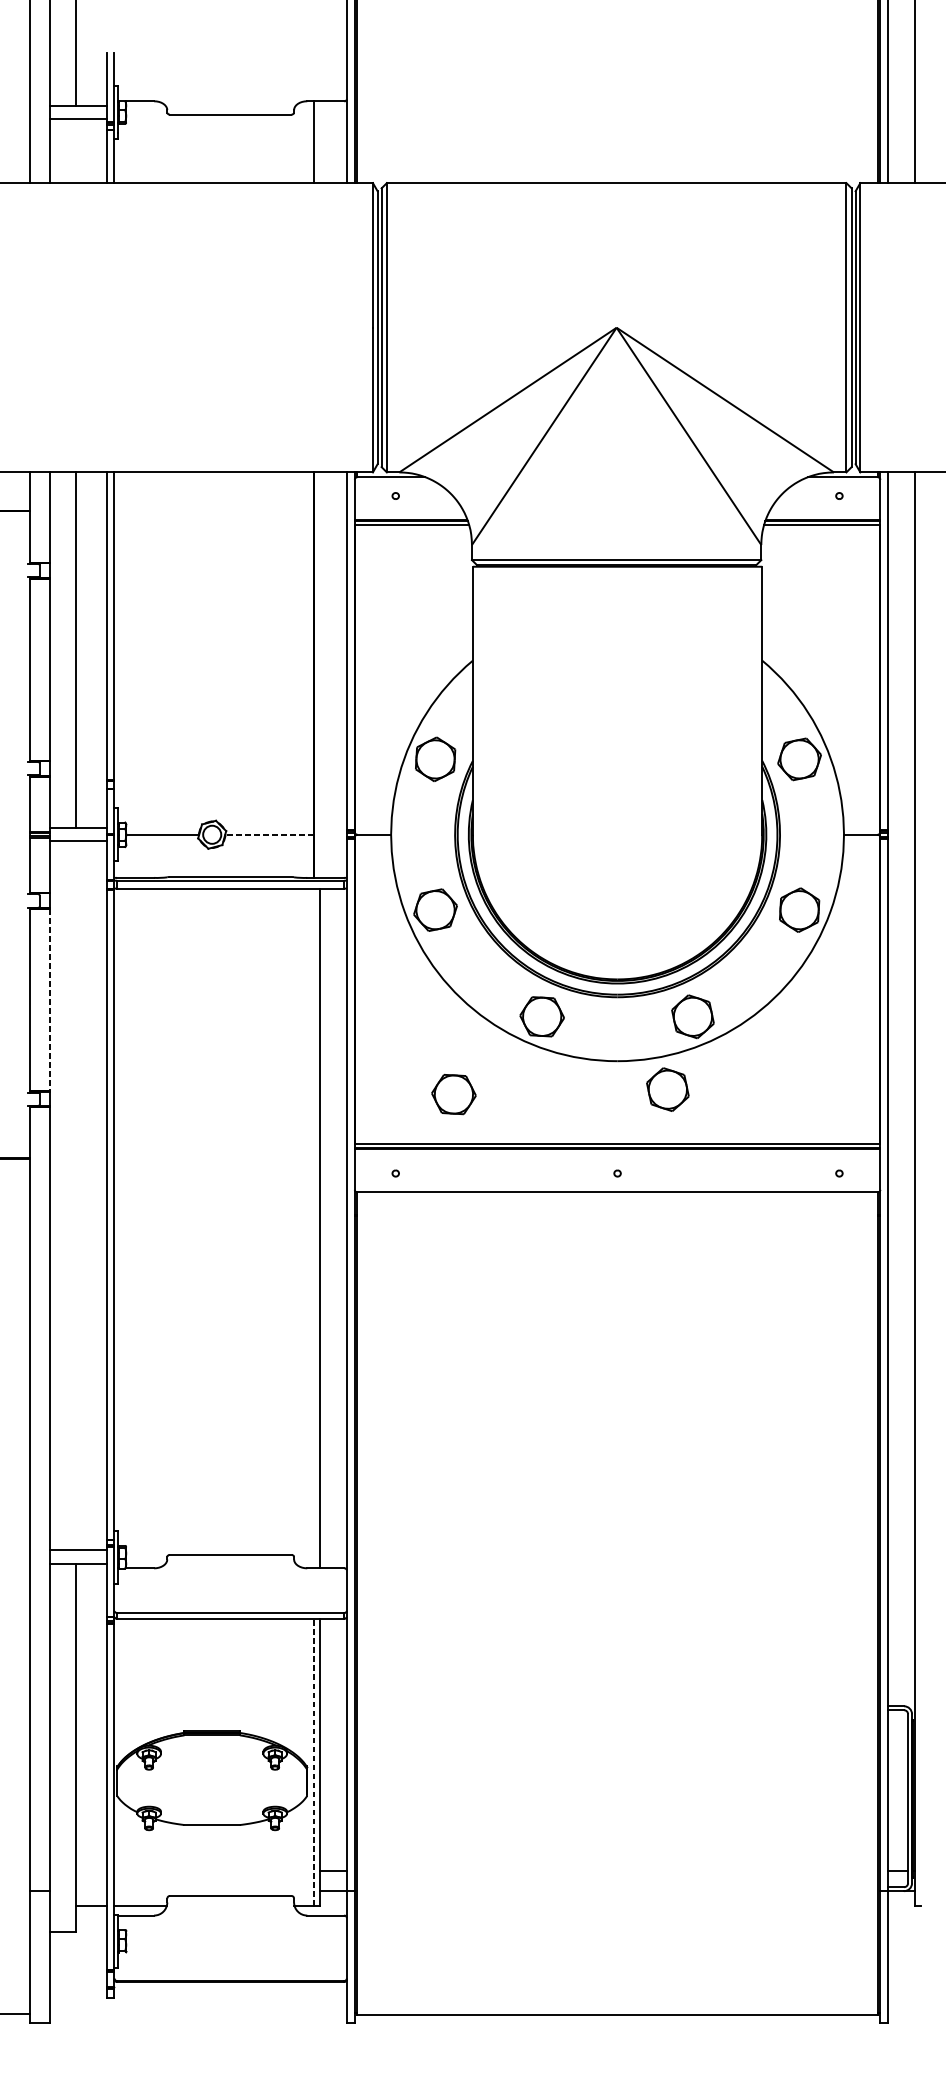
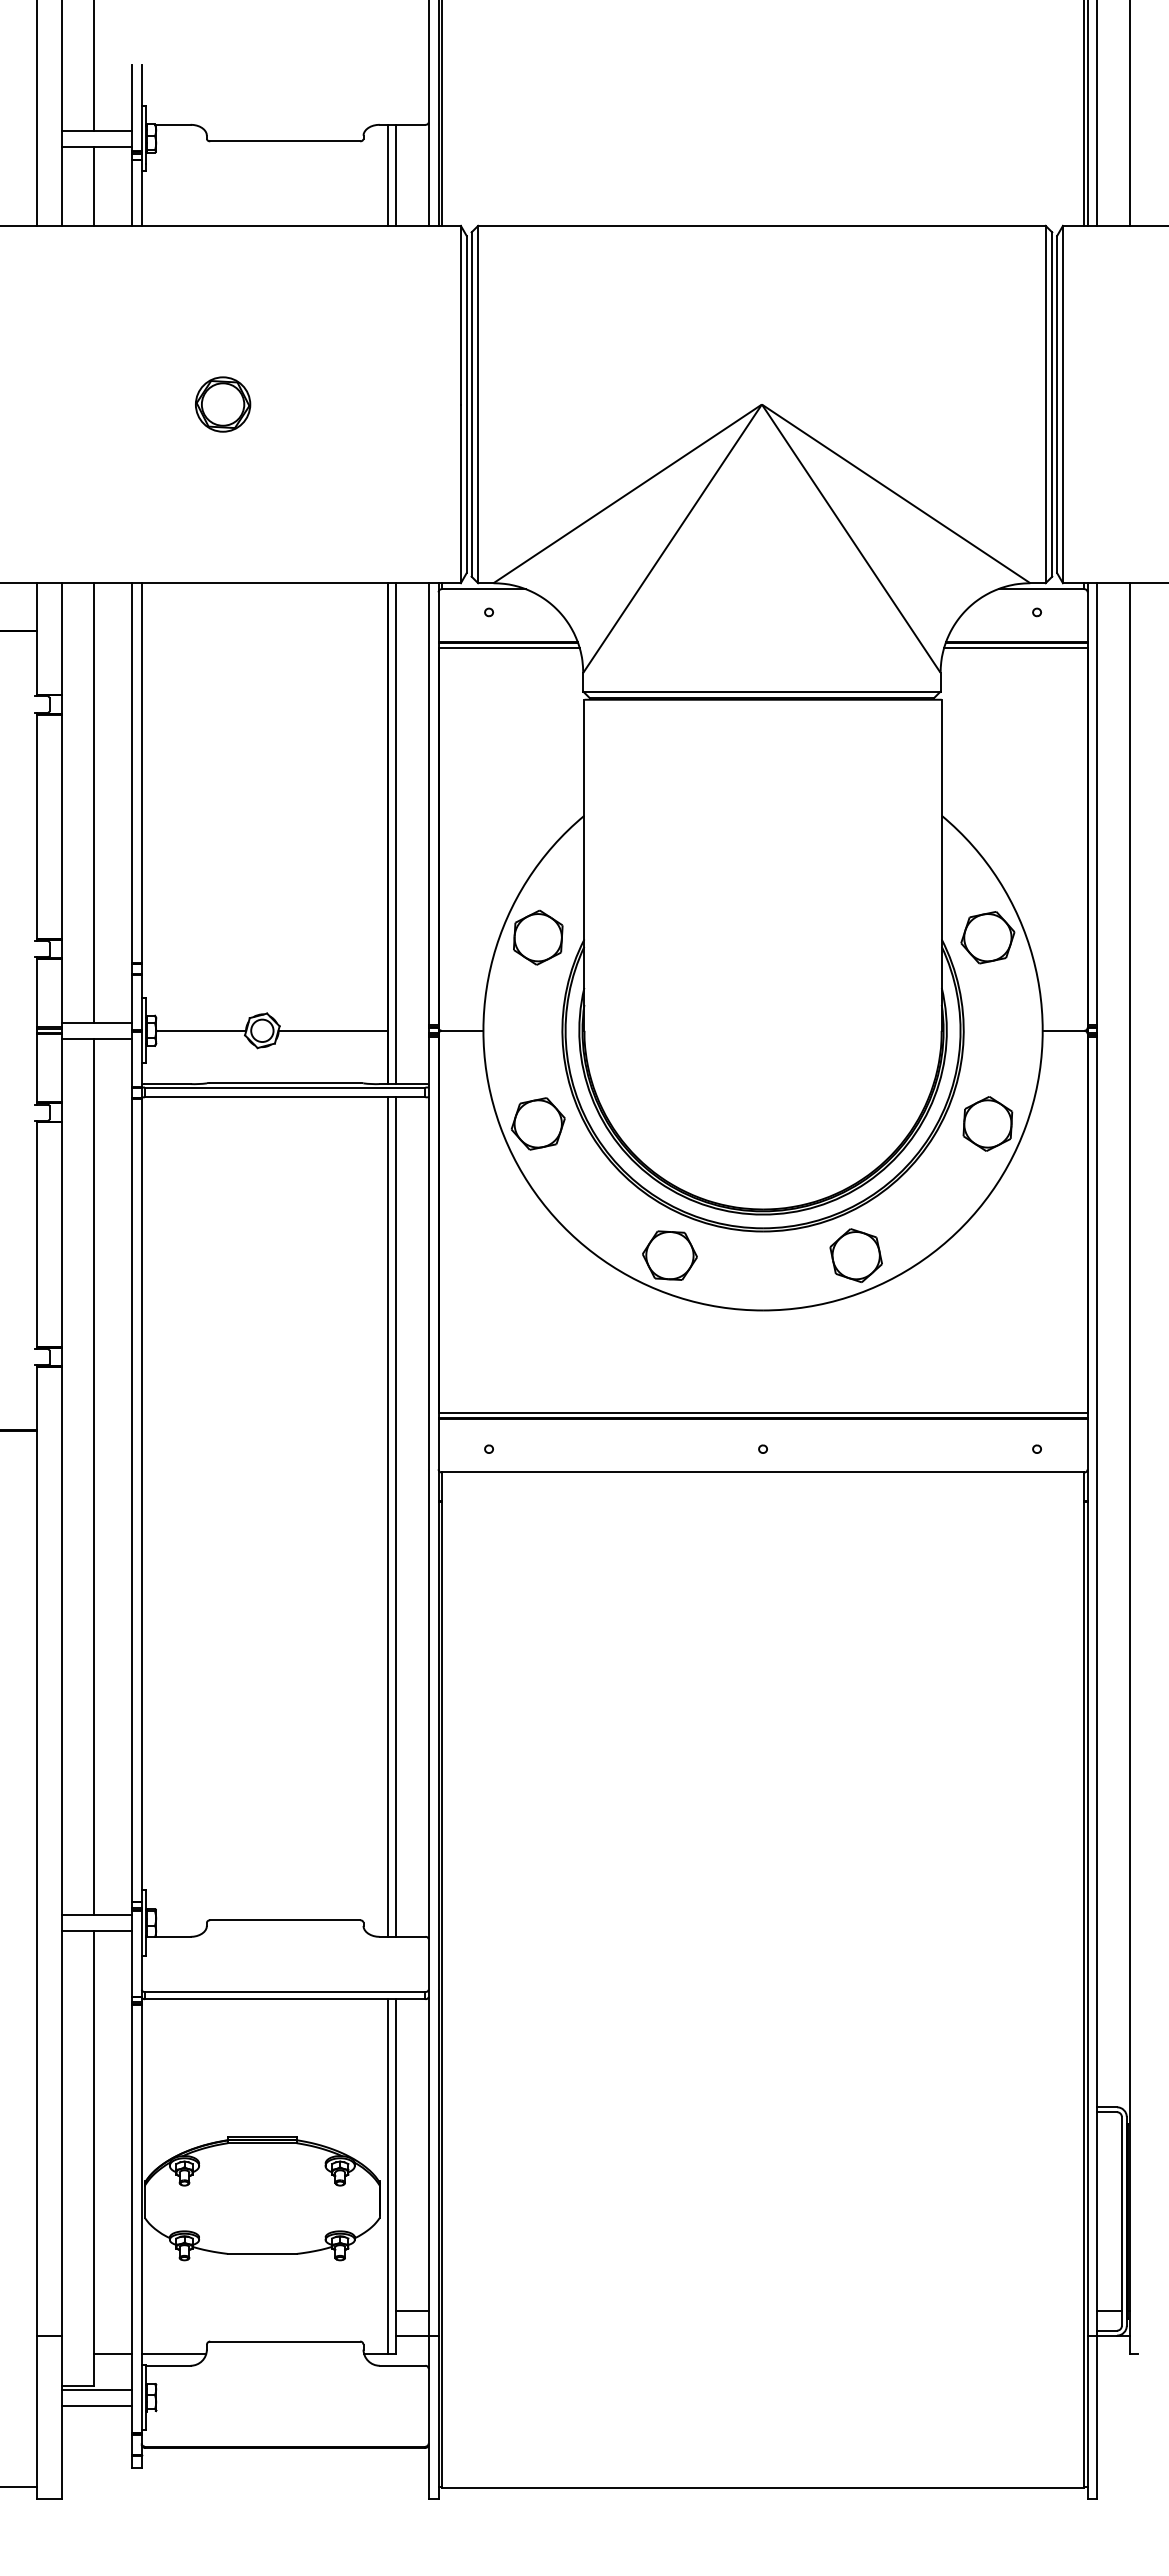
line: (320, 142) -> (396, 175), added
line: (76, 150) -> (94, 185), added
part: (180, 327) -> (223, 404), added
line: (320, 675) -> (396, 833), added
line: (269, 834) -> (333, 1030), dashed -> solid
line: (49, 1000) -> (61, 1235), dashed -> solid
part: (667, 1089) -> (824, 1345), removed
part: (453, 1094) -> (560, 1351), removed
line: (76, 1195) -> (94, 1476), added
line: (313, 1227) -> (387, 1516), added
line: (313, 1761) -> (387, 2175), dashed -> solid
line: (77, 1934) -> (96, 2389), added
line: (77, 1947) -> (96, 2405), added

